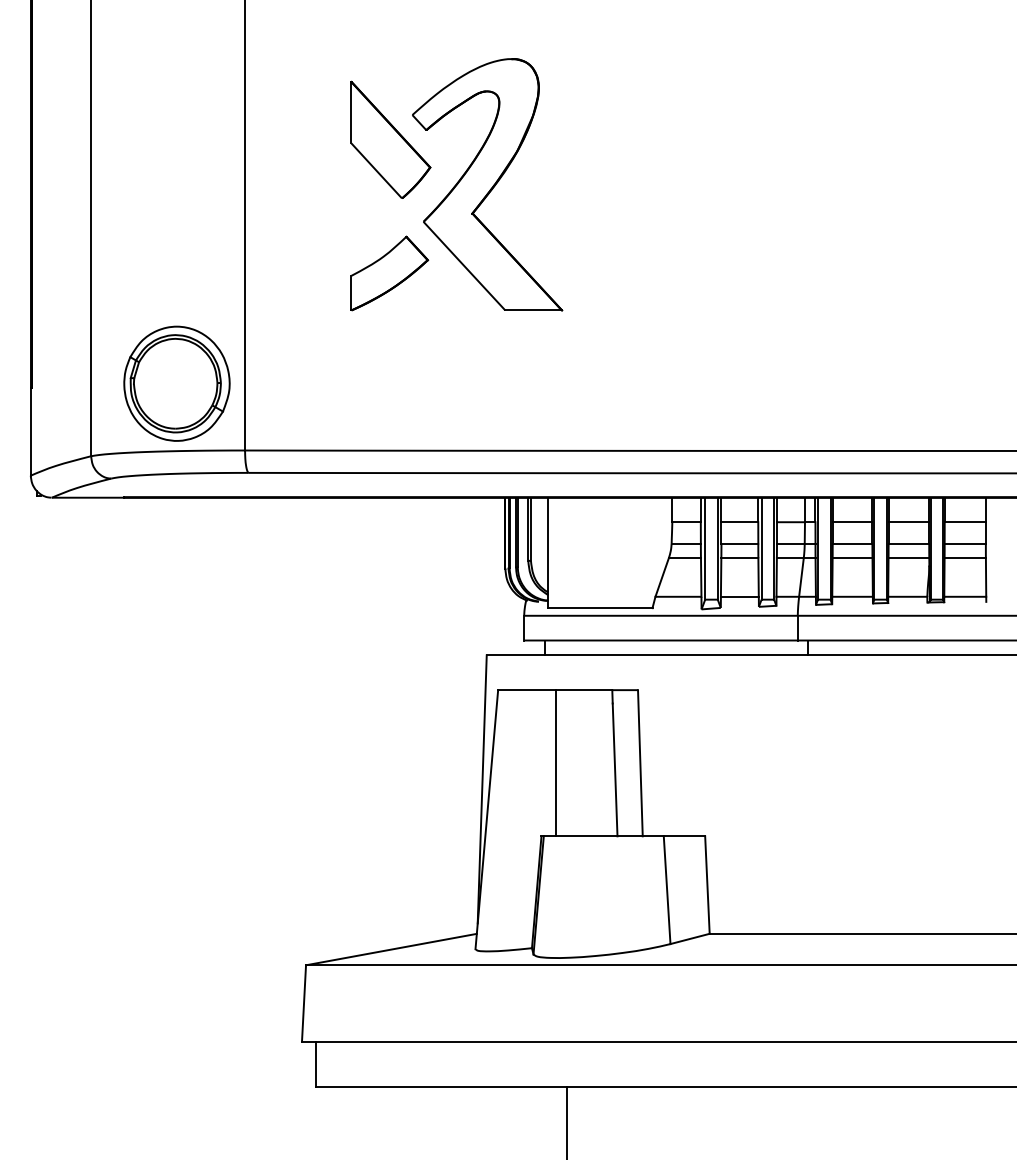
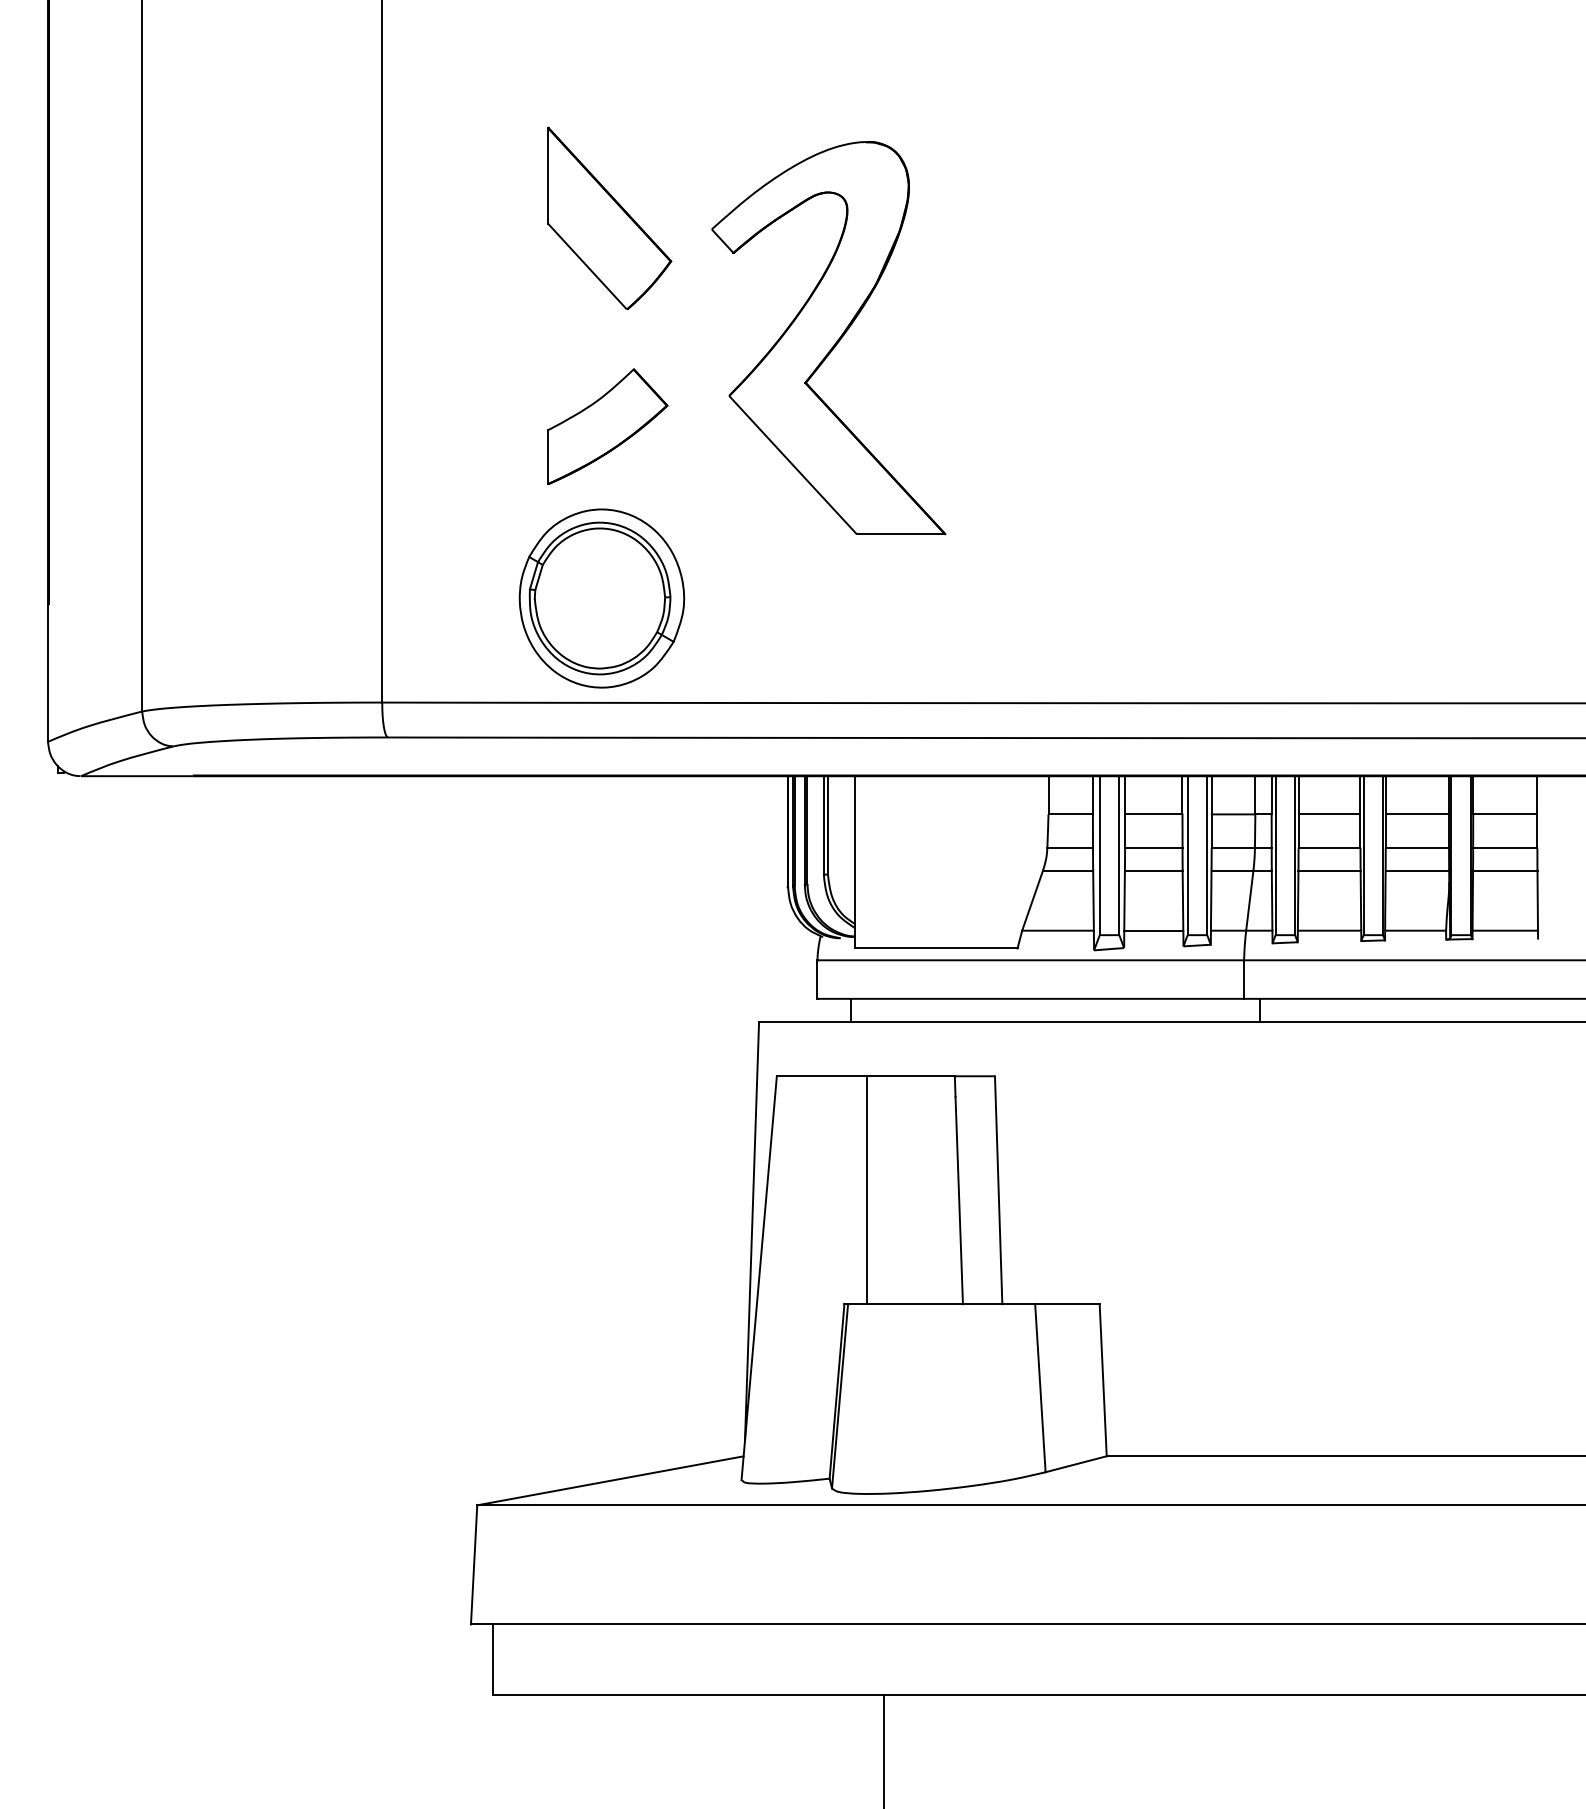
part: (487, 184) -> (828, 337), moved
part: (176, 383) -> (601, 598), moved

